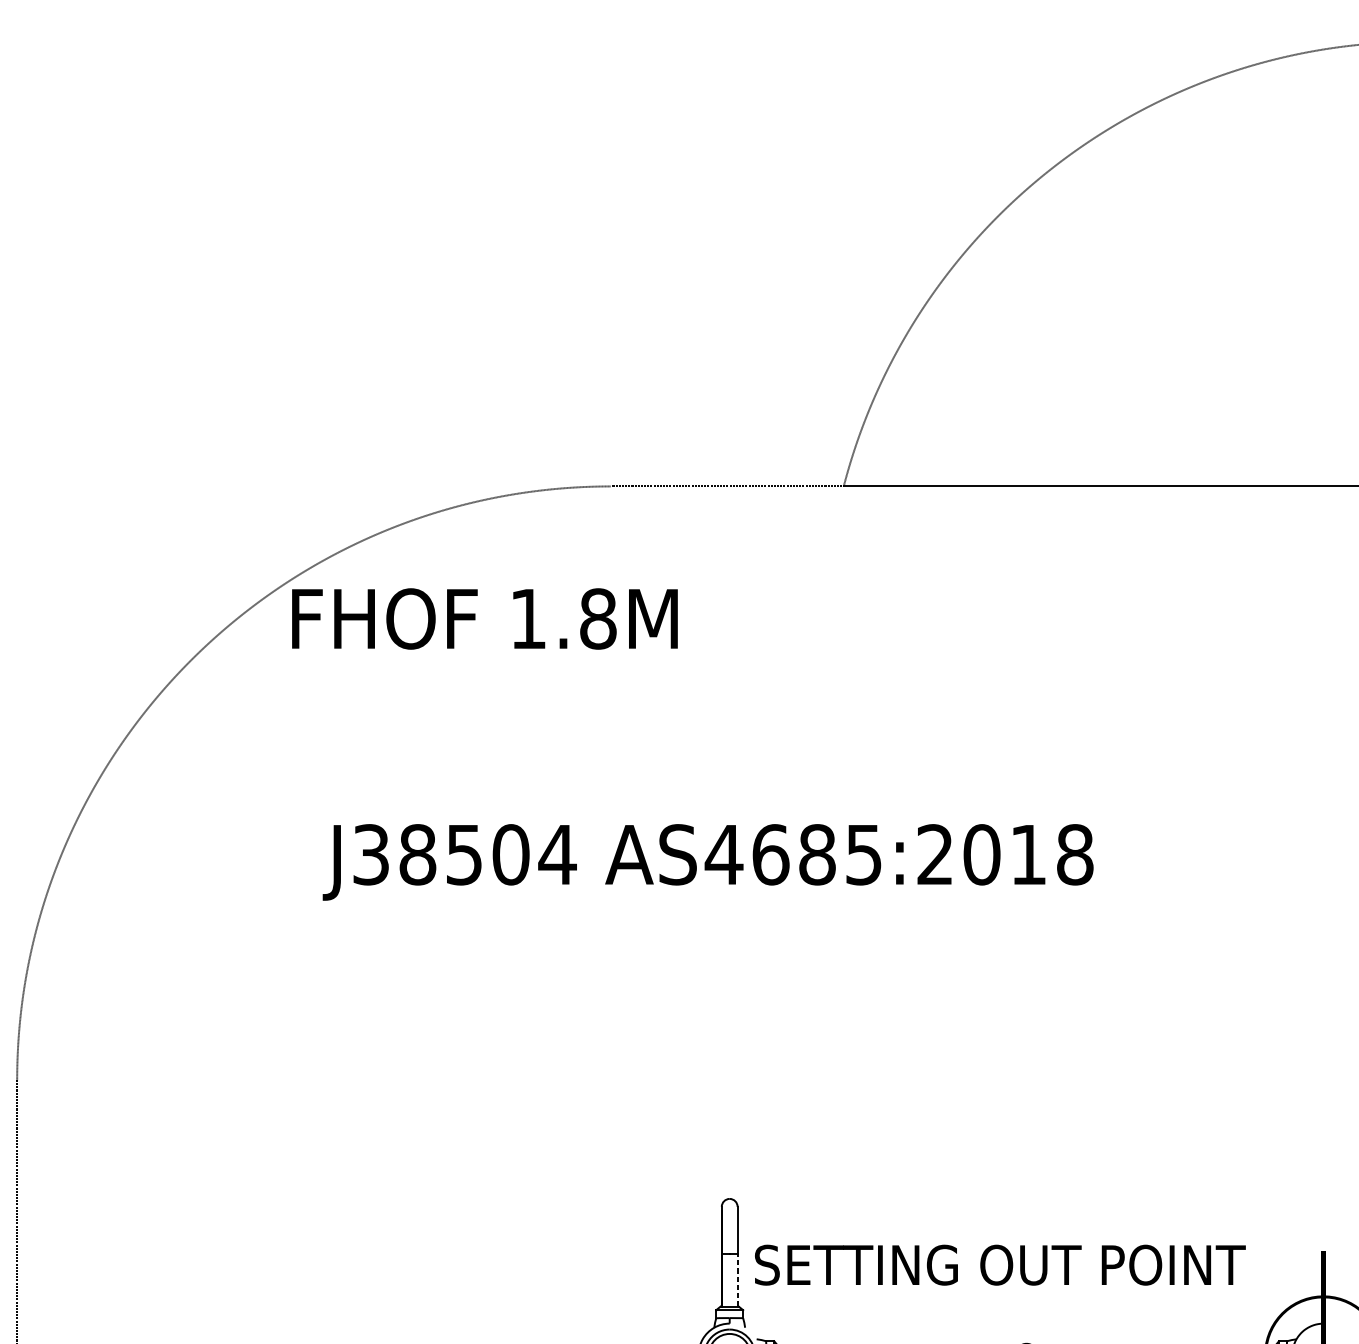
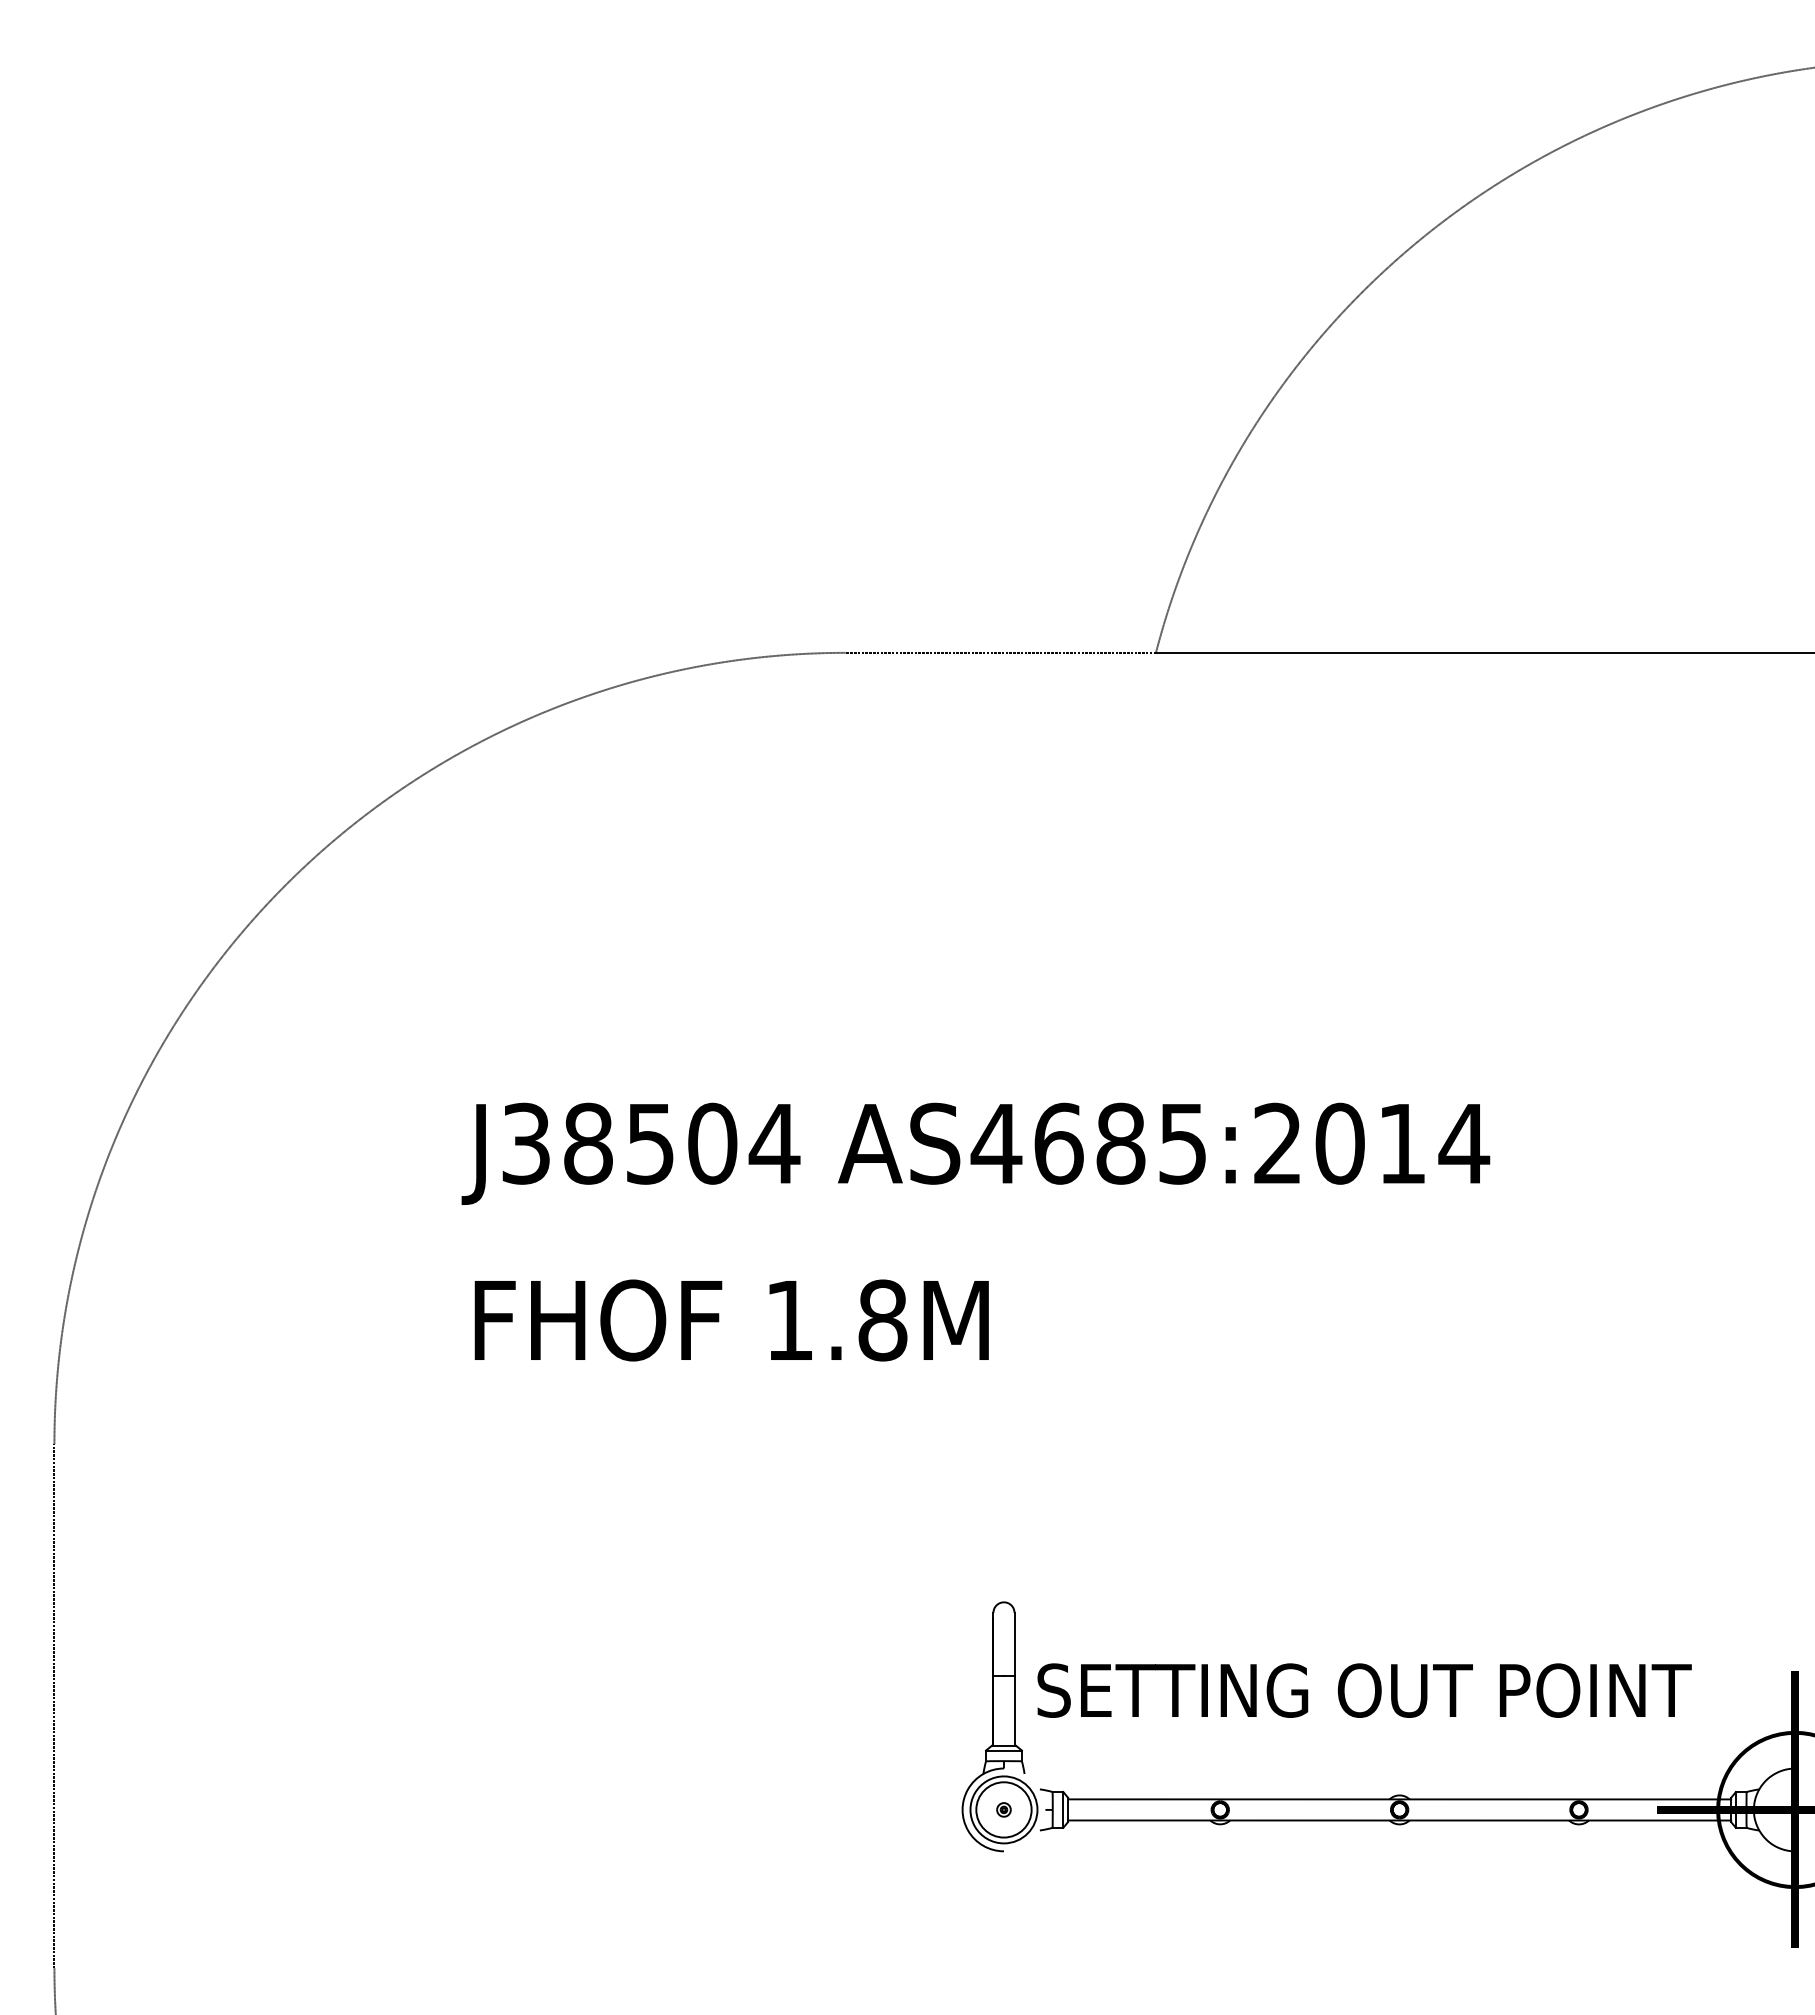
text: (484, 618) -> (731, 1320), moved
text: (1075, 854) -> (1464, 1143), AS4685:2018 -> AS4685:2014
line: (737, 1280) -> (1014, 1711), dashed -> solid

